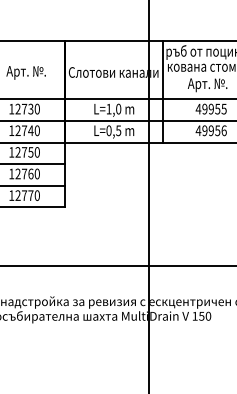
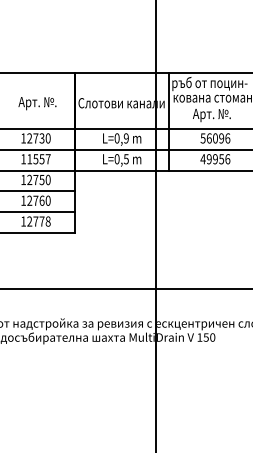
text: (113, 109) -> (121, 138), L=1,0 -> L=0,9
text: (211, 109) -> (215, 138), 49955 -> 56096
text: (27, 131) -> (38, 159), 12740 -> 11557
text: (36, 195) -> (47, 221), 12770 -> 12778

